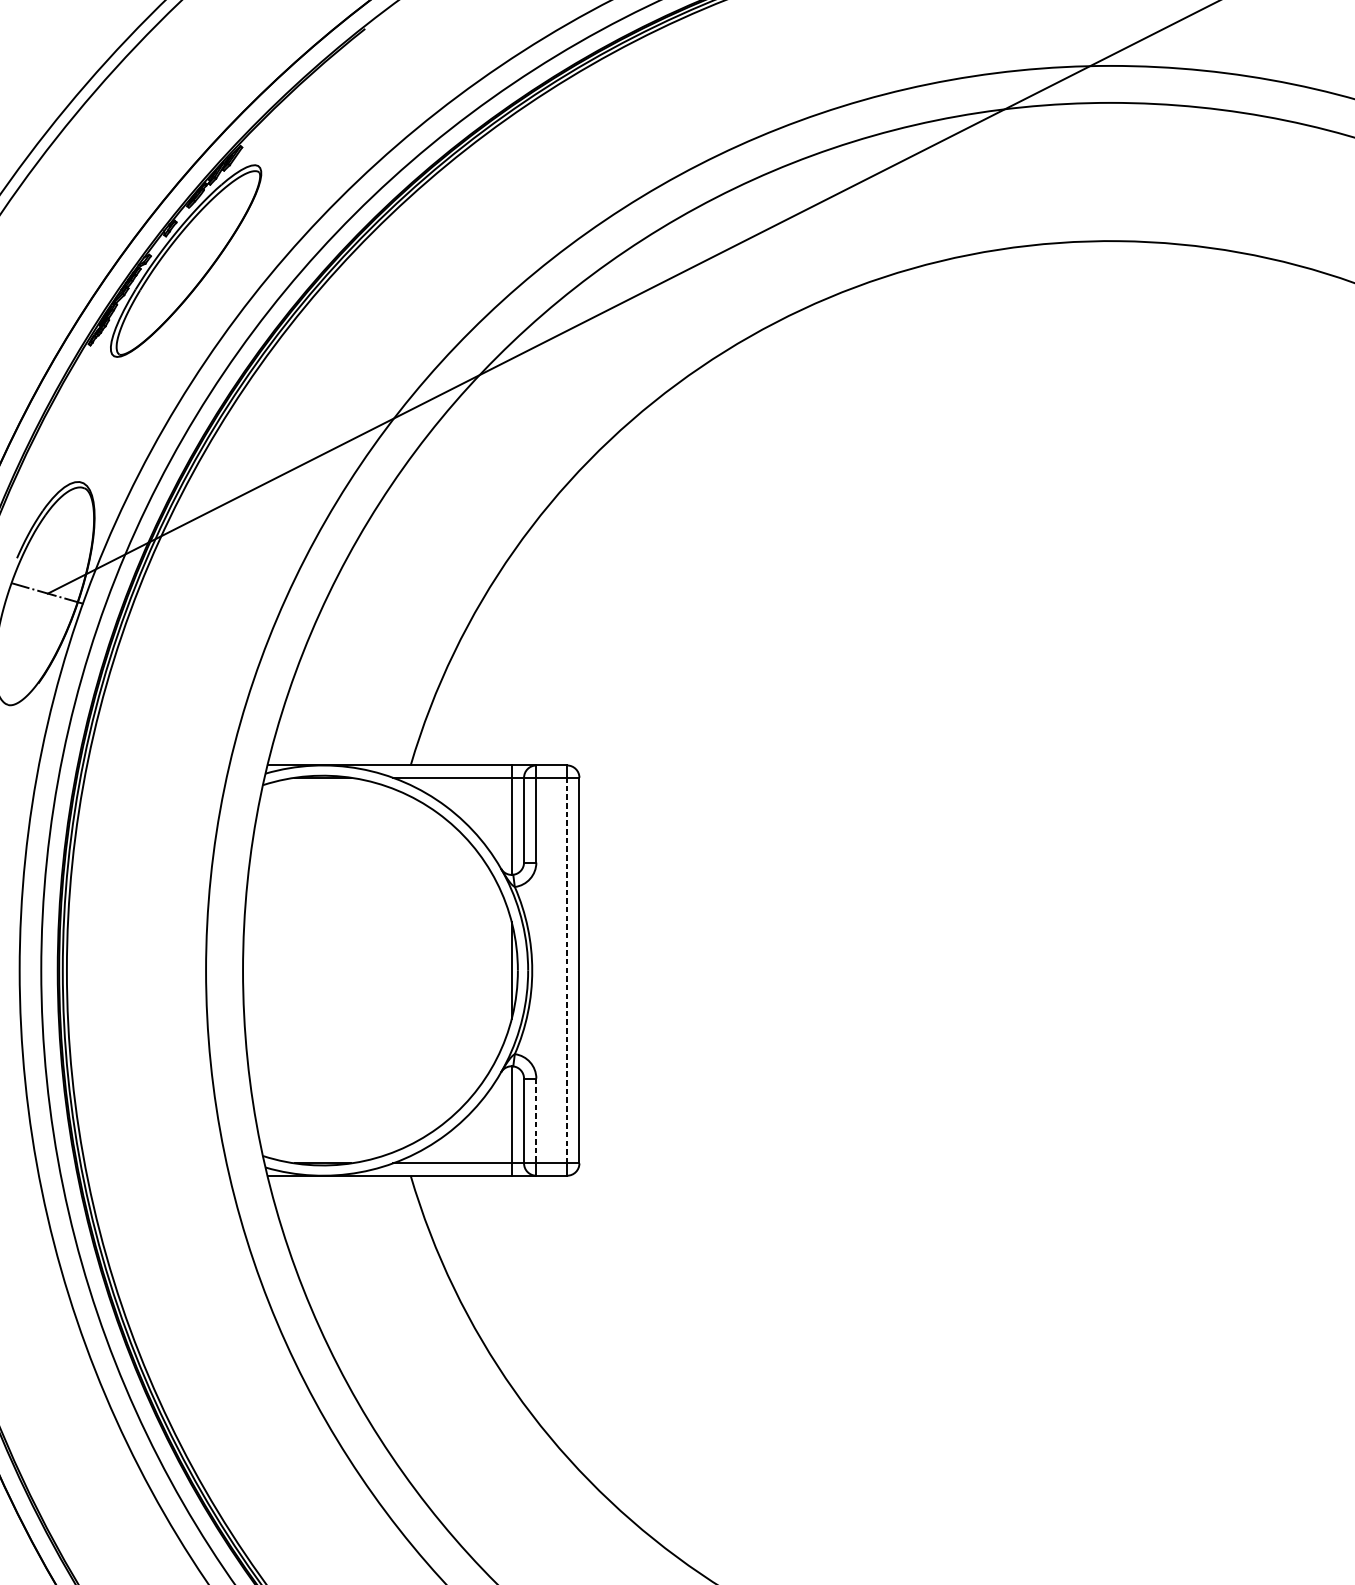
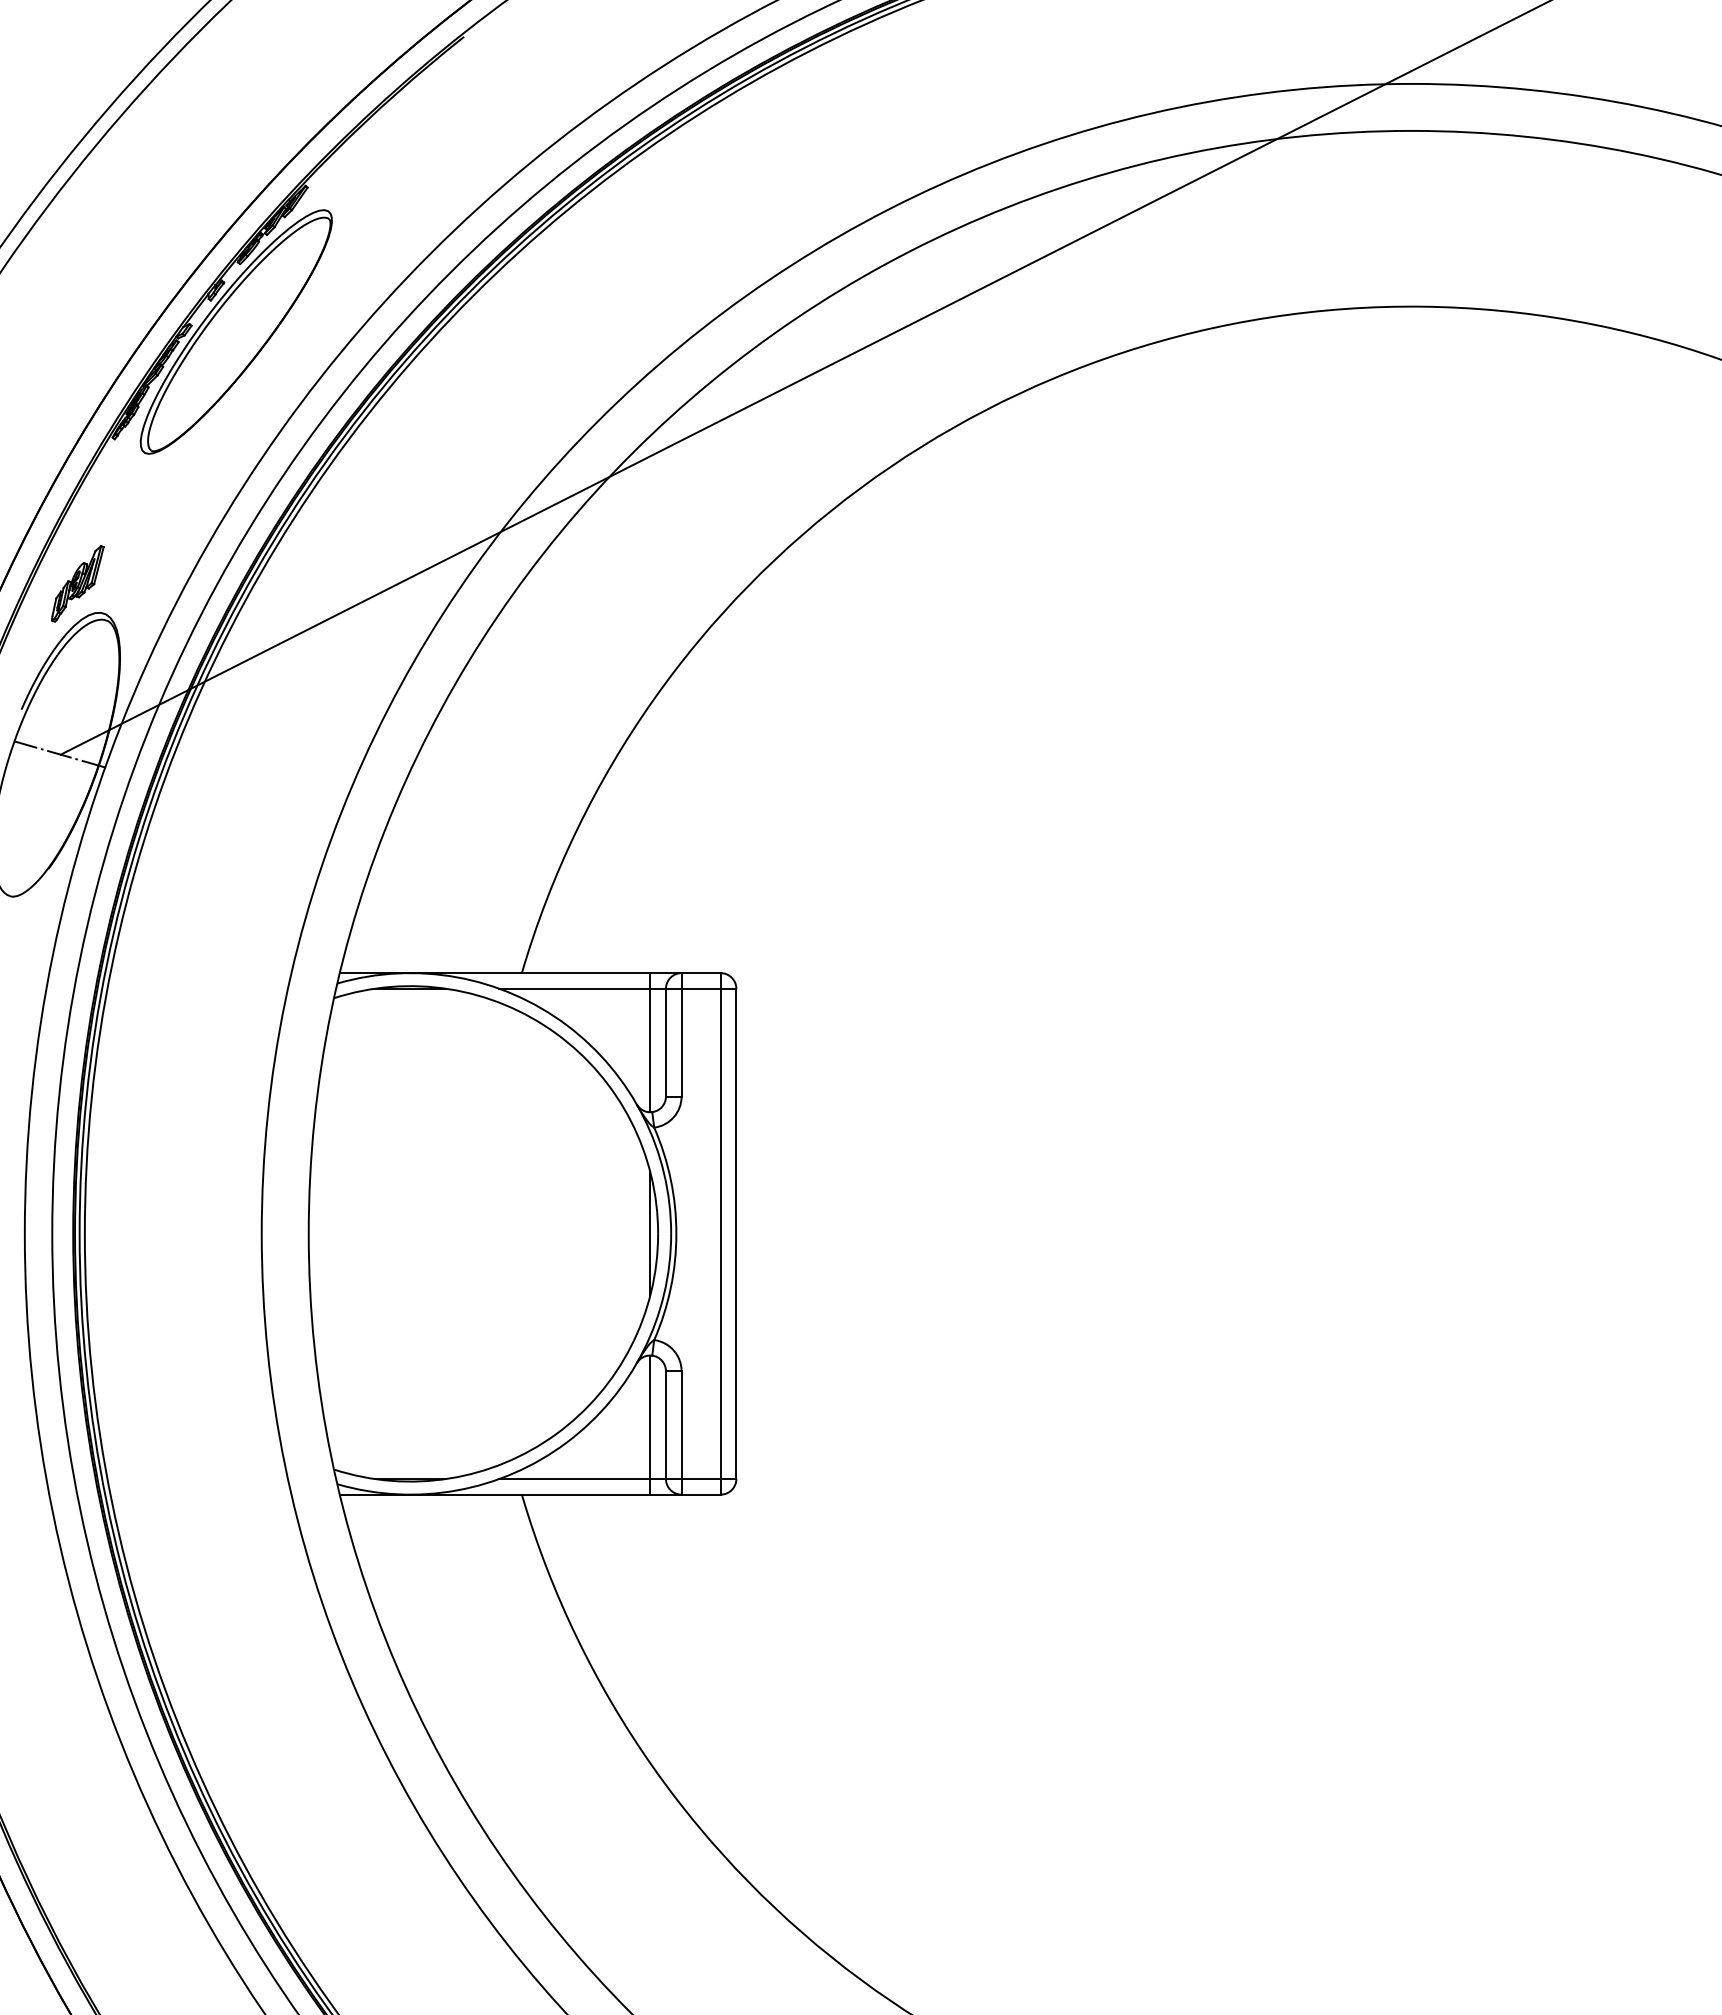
part: (61, 458) -> (77, 583), added
line: (566, 970) -> (720, 1233), dashed -> solid
line: (536, 1121) -> (681, 1425), dashed -> solid

